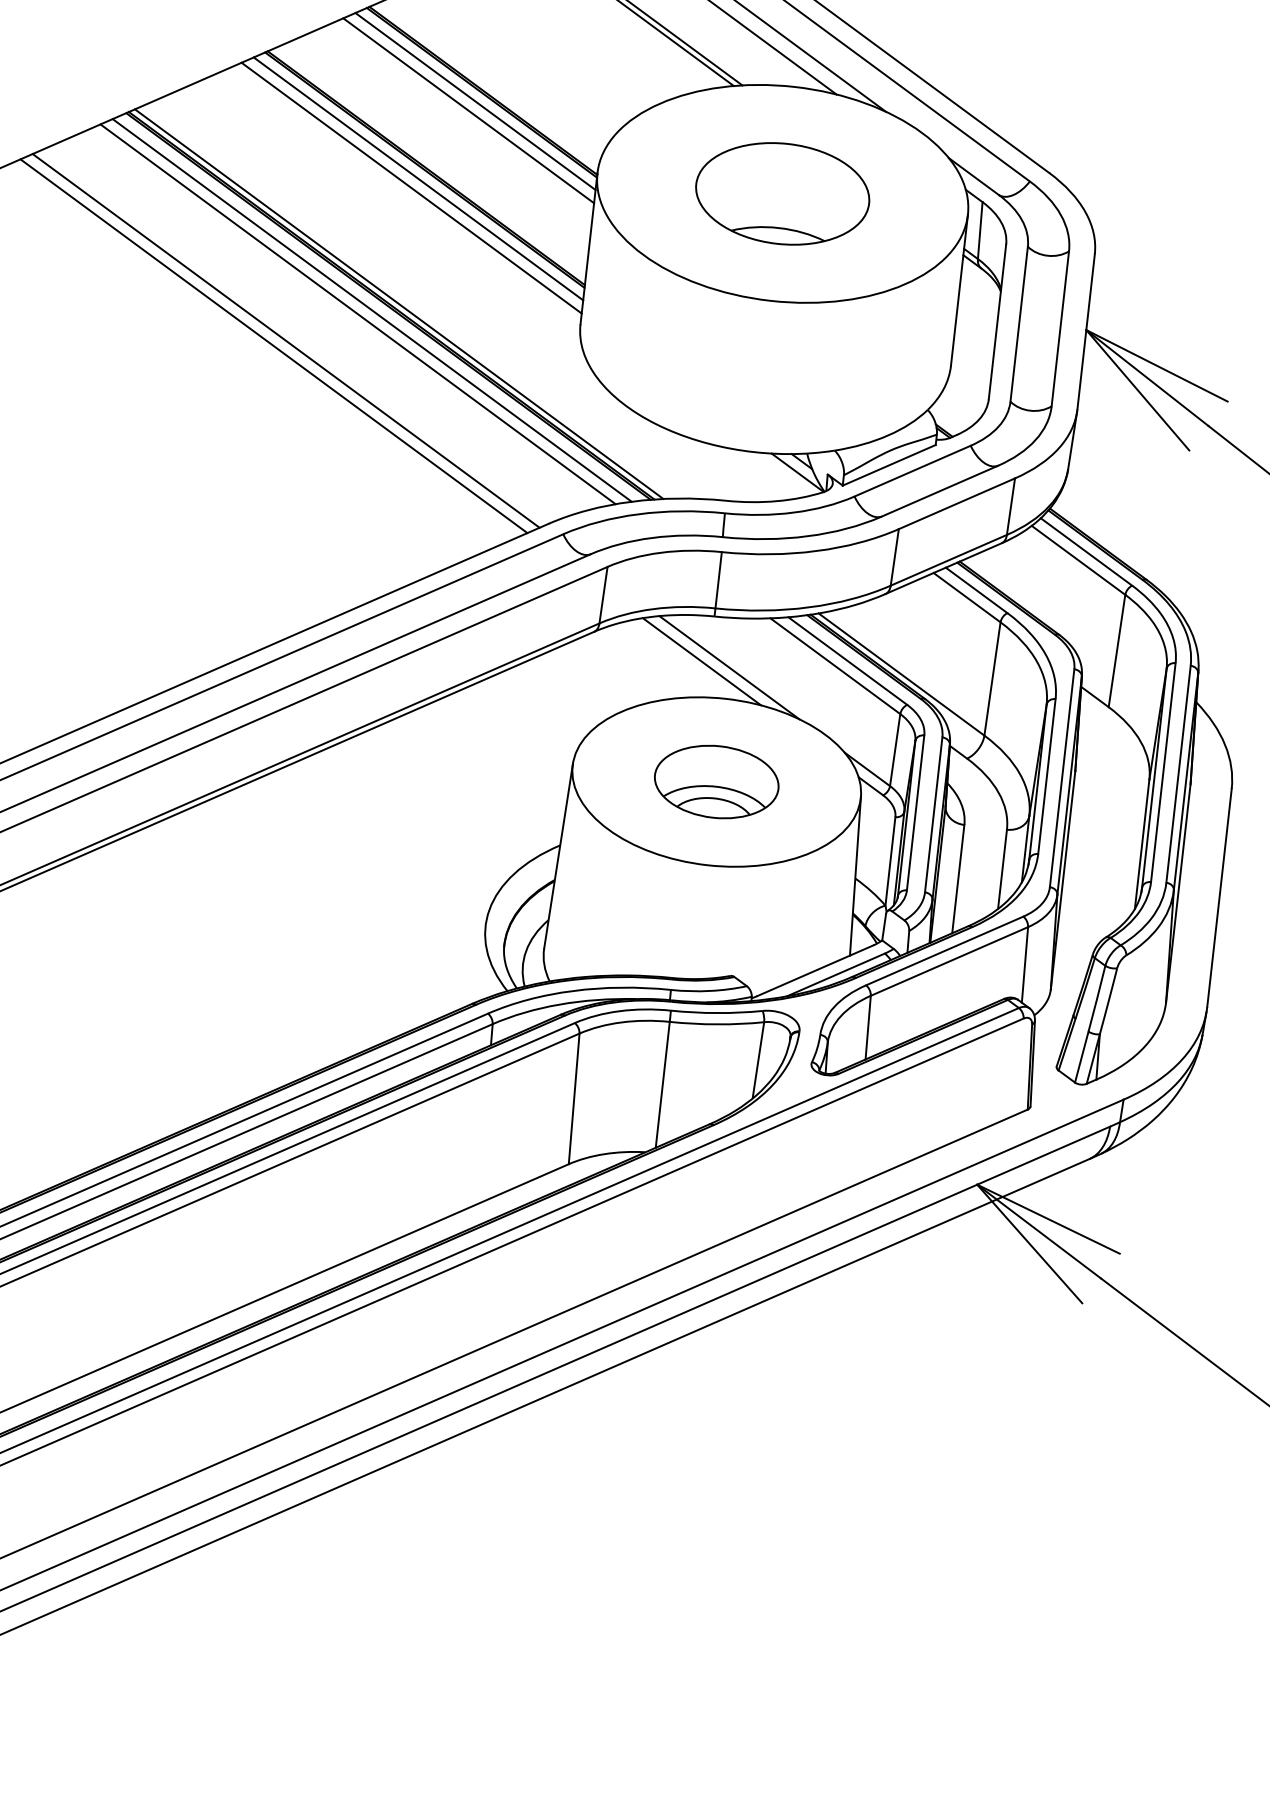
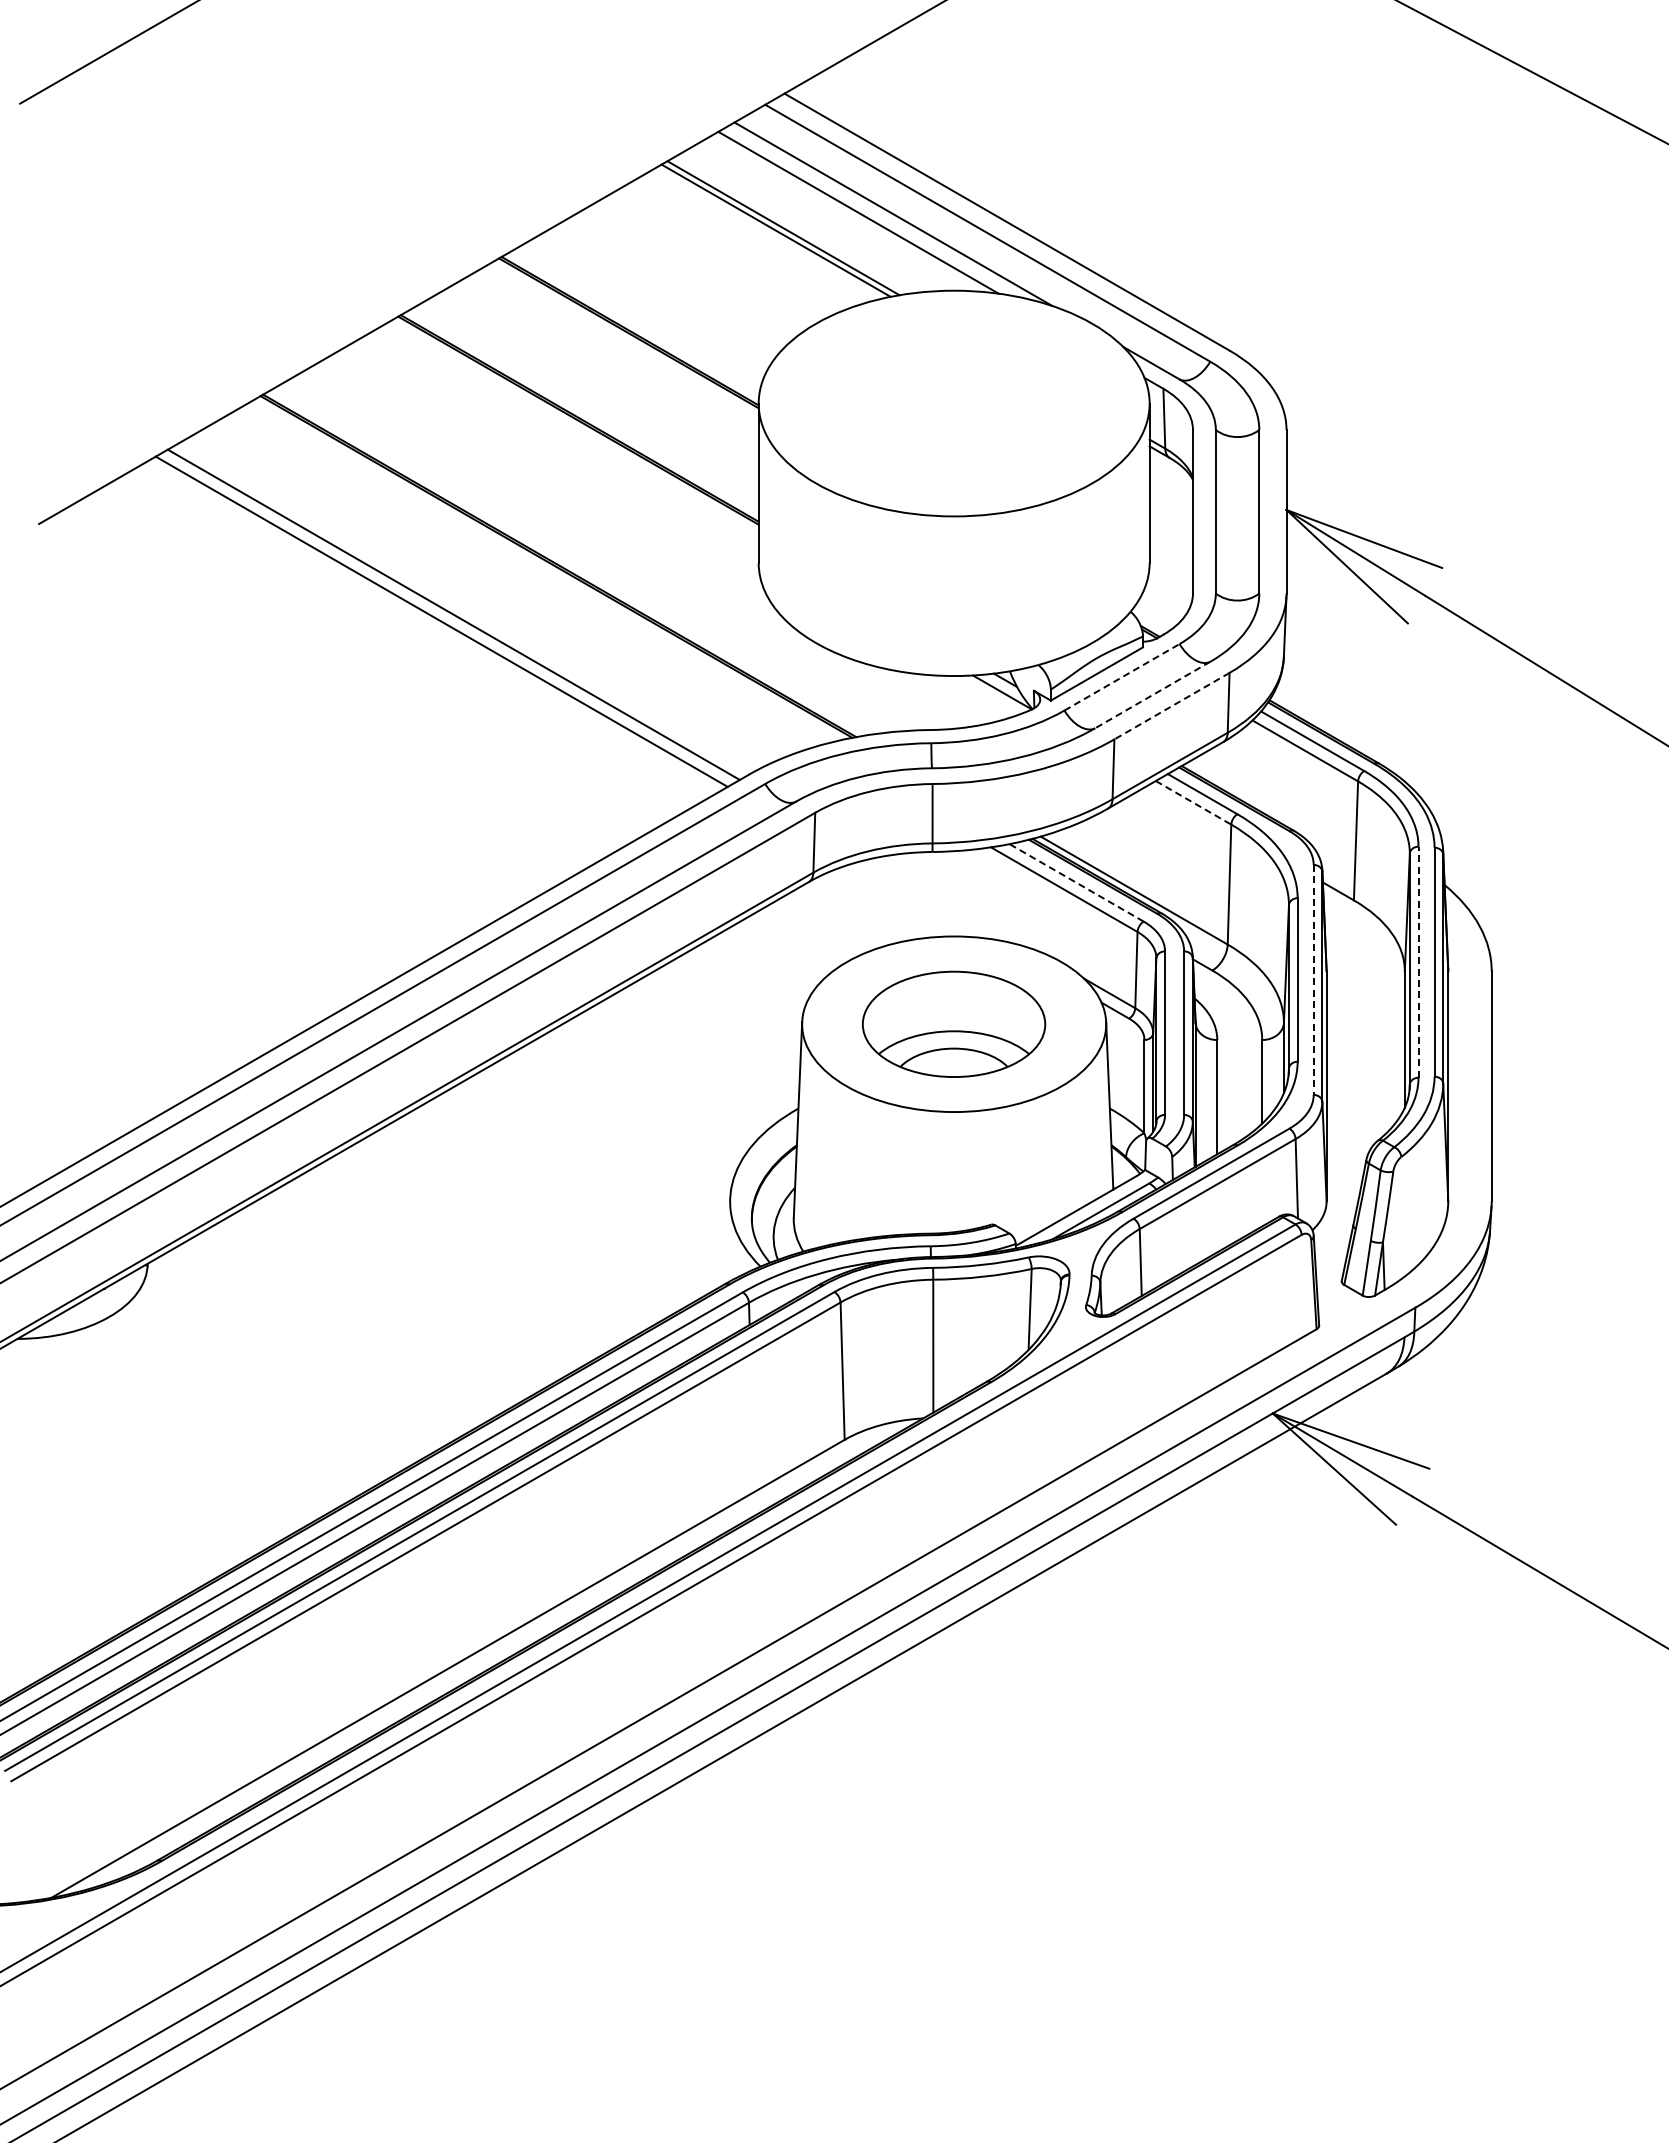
line: (474, 100) -> (622, 342), removed
line: (468, 110) -> (616, 353), removed
line: (418, 178) -> (572, 430), removed
line: (411, 187) -> (566, 440), removed
part: (783, 193) -> (954, 403), removed
line: (399, 304) -> (567, 563), removed
line: (371, 309) -> (539, 572), removed
line: (357, 314) -> (525, 578), removed
line: (913, 471) -> (1122, 677), solid -> dashed
line: (939, 491) -> (1152, 695), solid -> dashed
line: (956, 504) -> (1171, 706), solid -> dashed
line: (967, 597) -> (1193, 802), solid -> dashed
line: (847, 660) -> (1076, 882), solid -> dashed
line: (701, 661) -> (924, 900), removed
line: (729, 667) -> (954, 903), removed
line: (1163, 772) -> (1418, 962), solid -> dashed
line: (1061, 778) -> (1313, 980), solid -> dashed
part: (717, 781) -> (954, 1023), size x1.4

